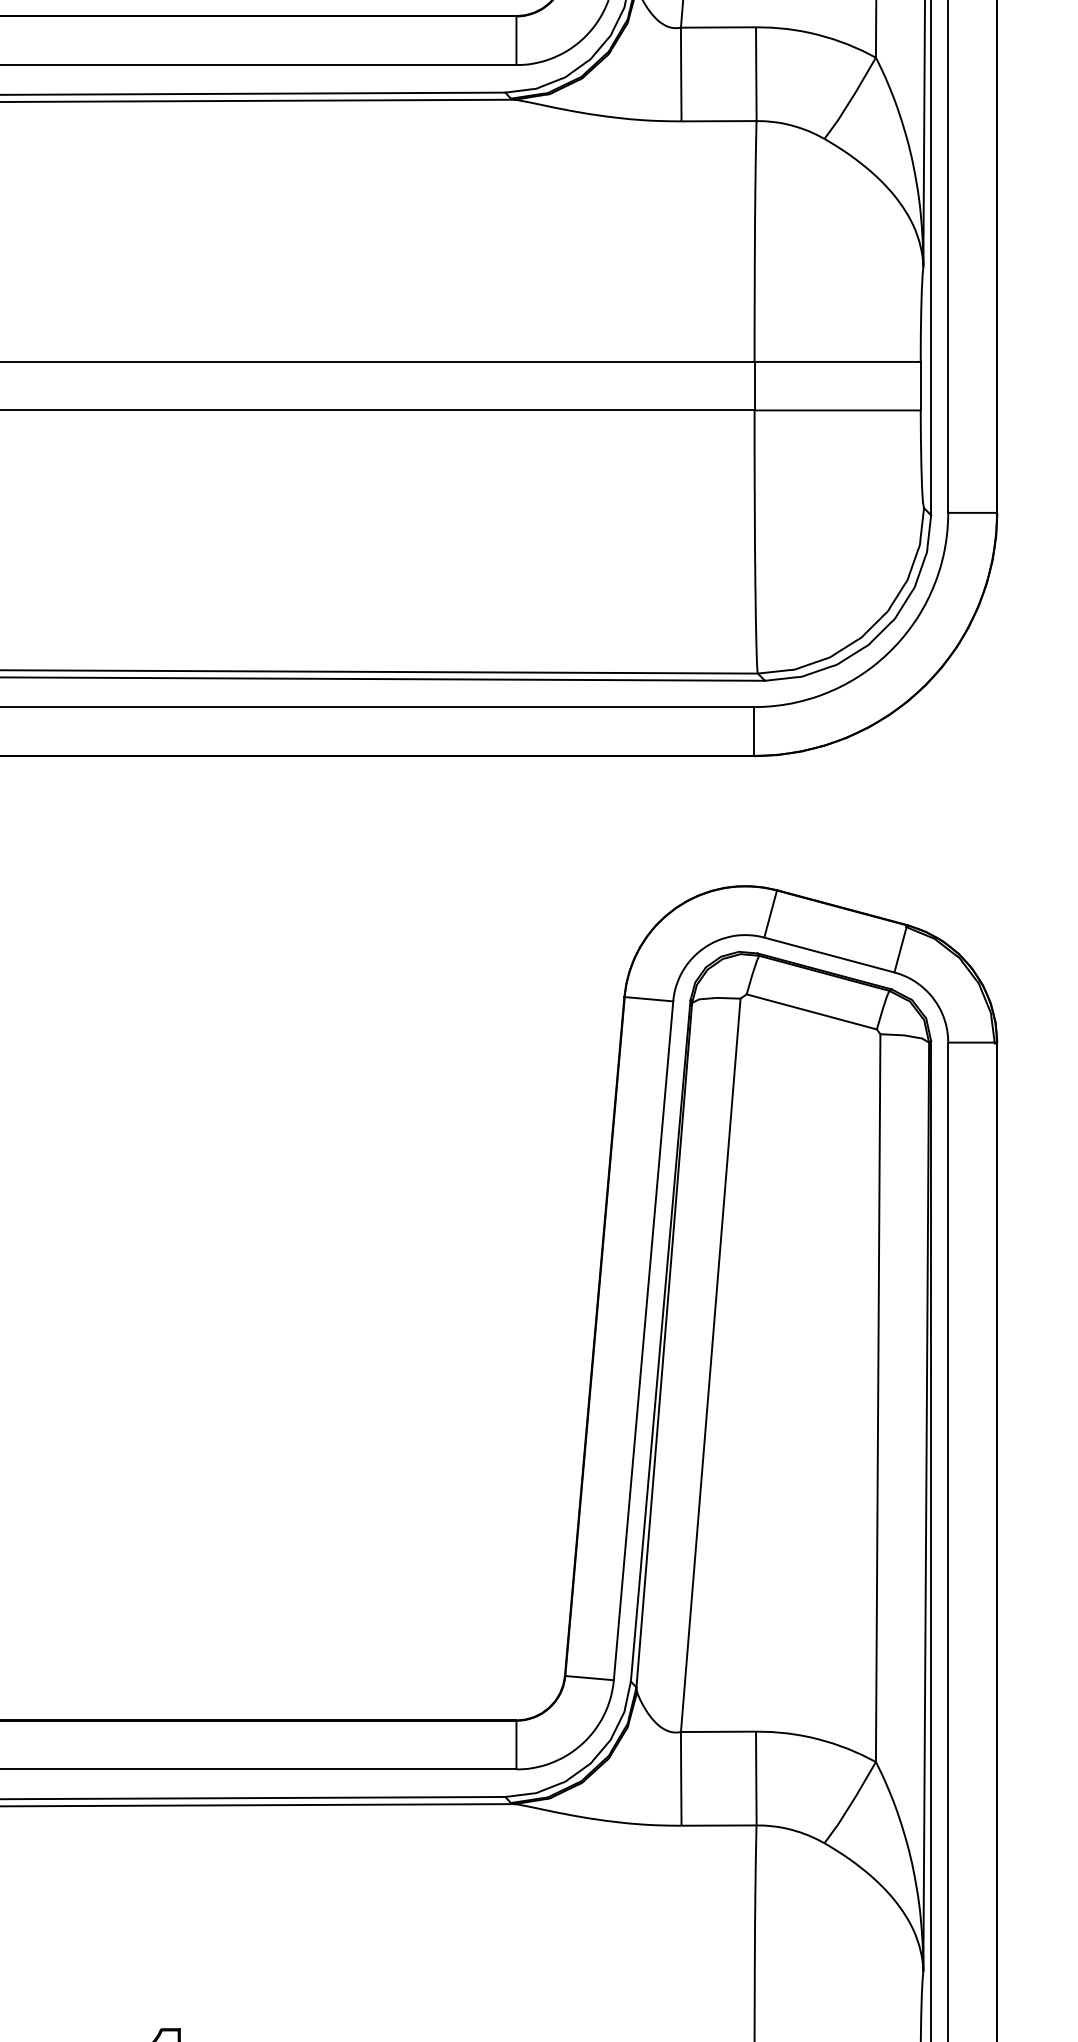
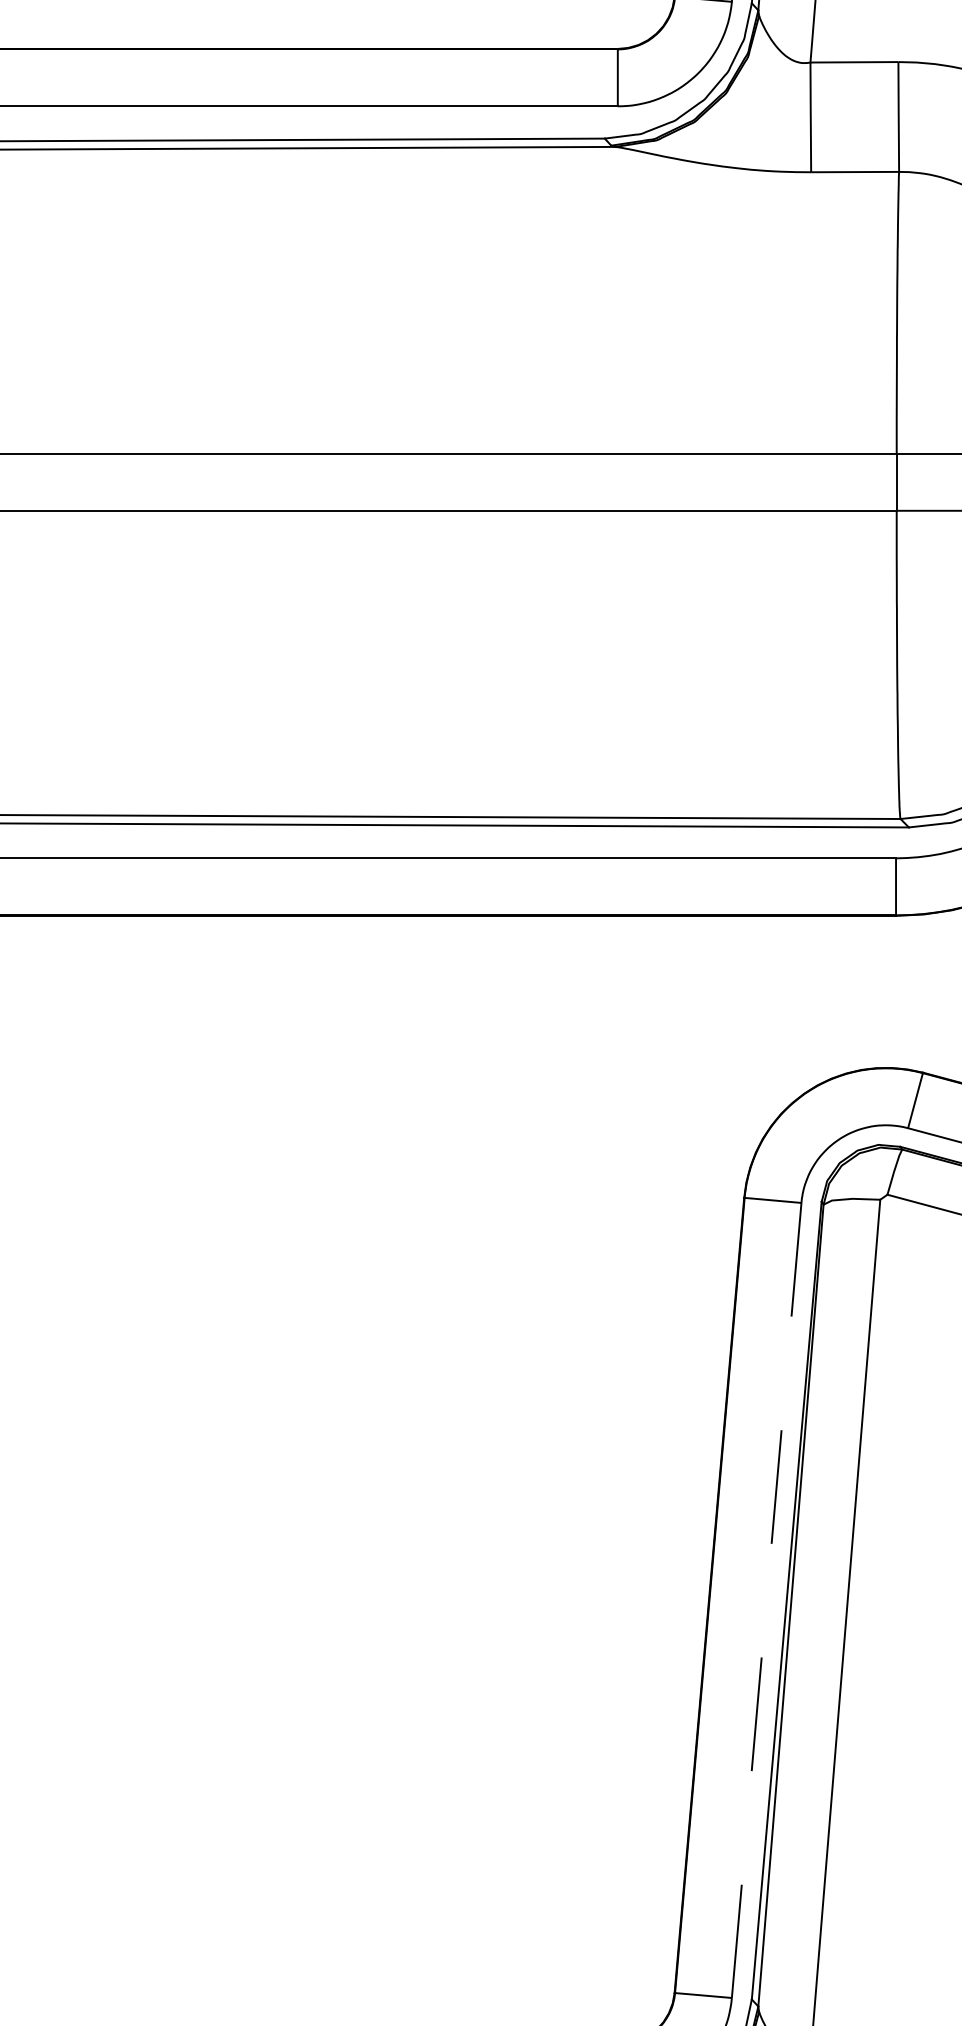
line: (643, 1340) -> (766, 1600), solid -> dashed

